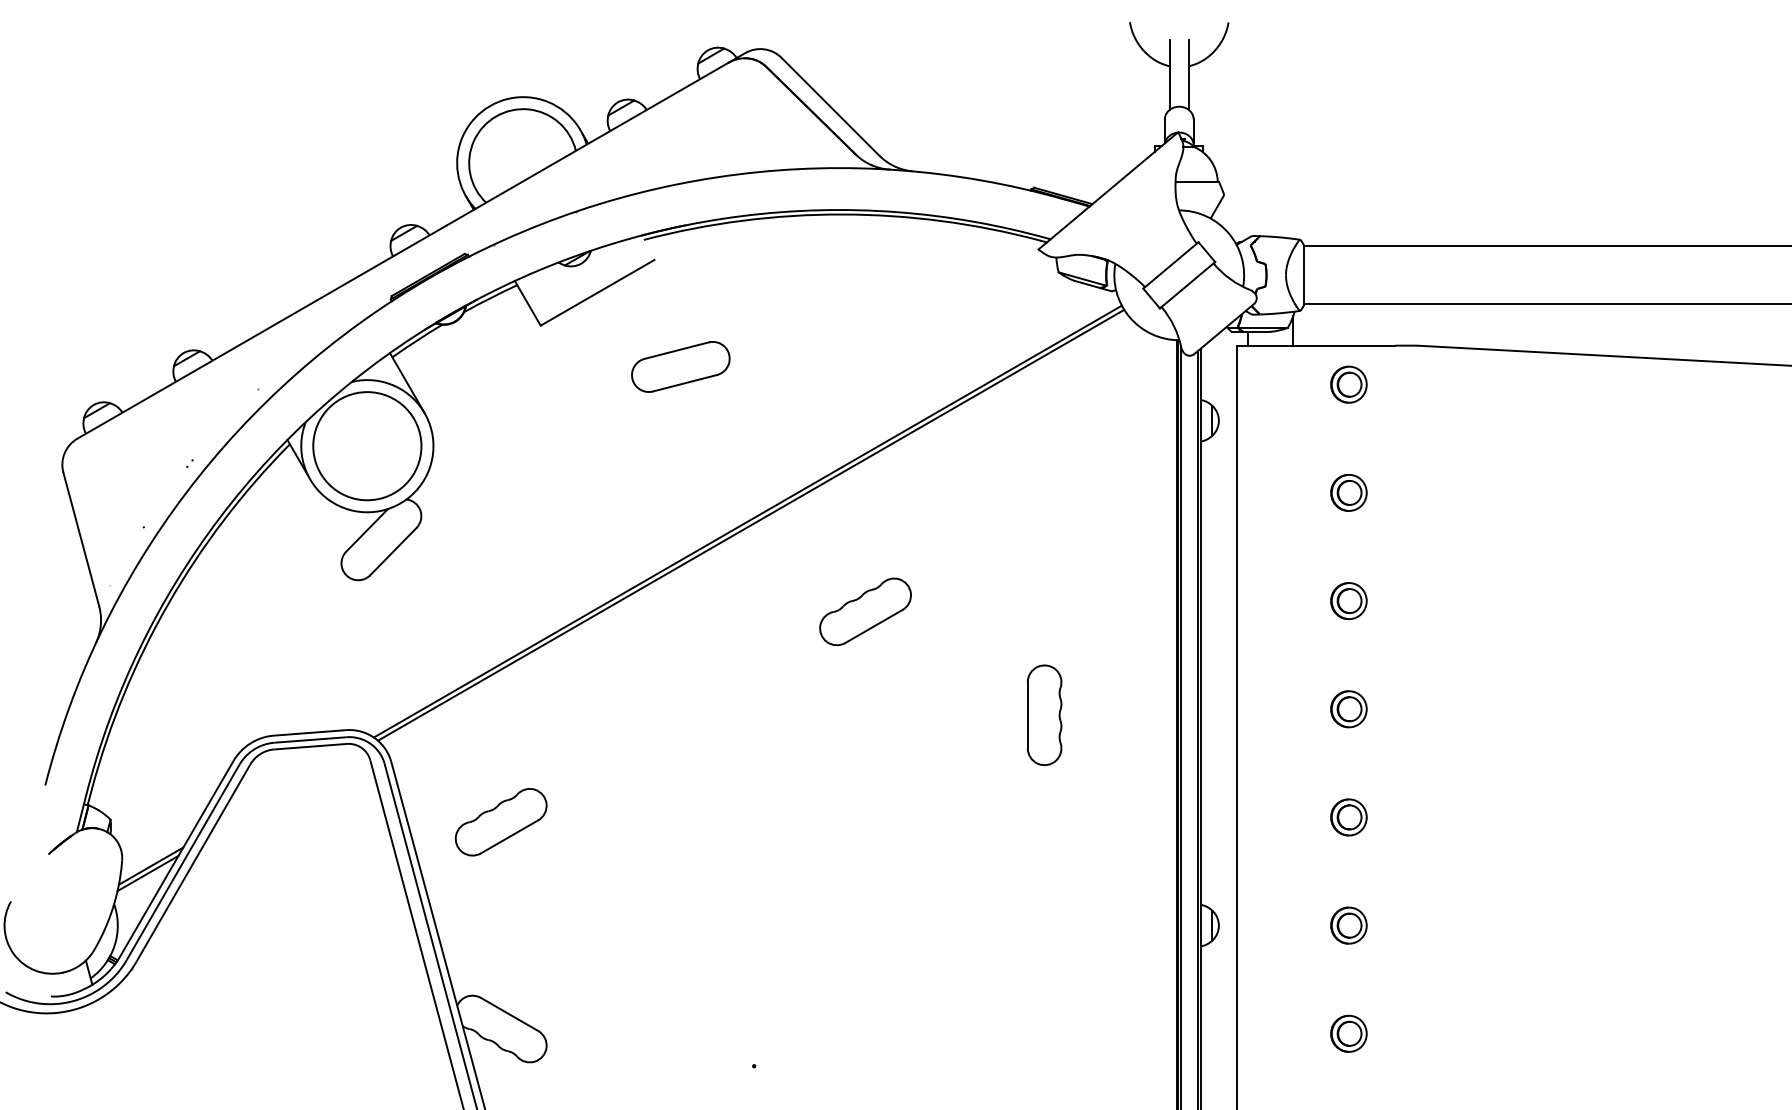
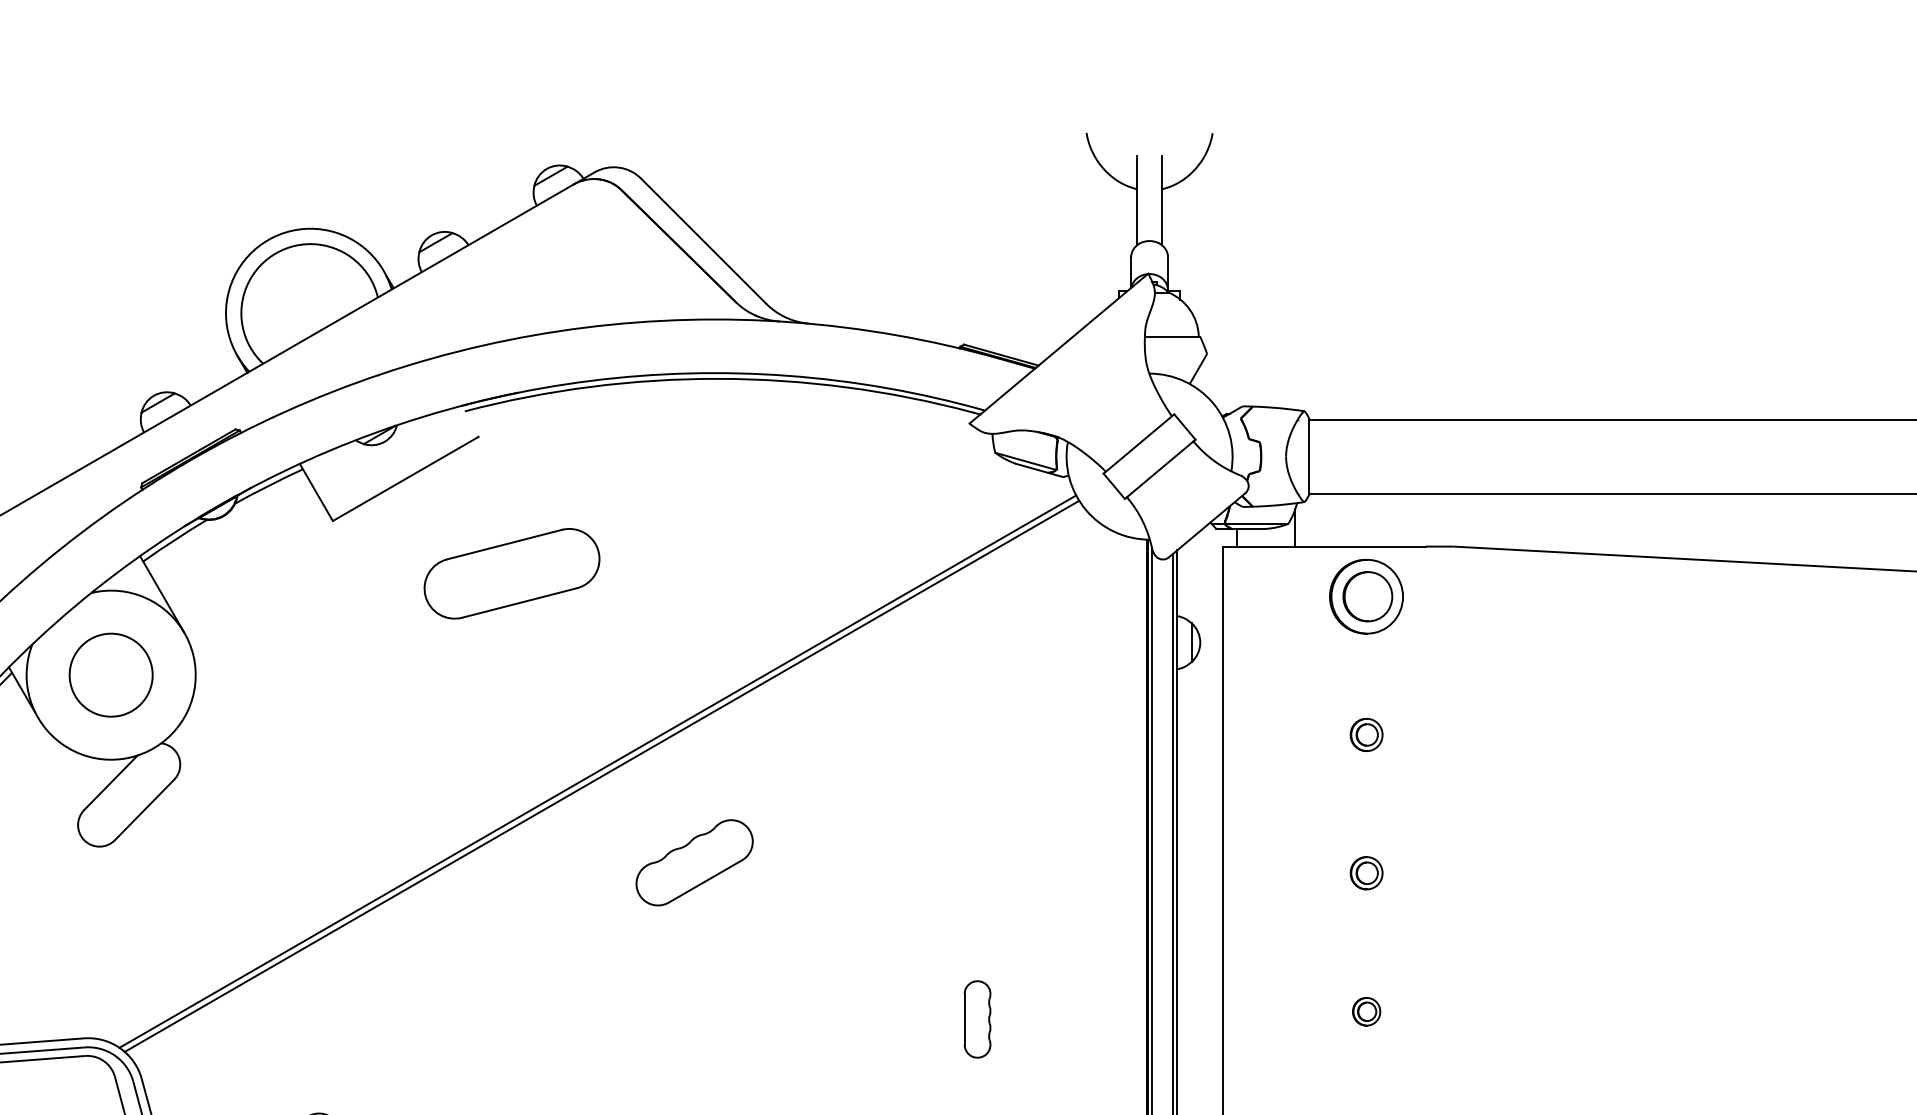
part: (680, 366) -> (511, 573), size x1.4
part: (1348, 384) -> (1366, 596), size x1.6
circle: (367, 446) -> (111, 675), size x0.6
part: (1348, 492) -> (1366, 734), size x0.7
part: (1348, 600) -> (1366, 872), size x0.7
part: (865, 611) -> (694, 862), moved
part: (1348, 709) -> (1366, 1011), size x0.6
part: (1044, 715) -> (977, 1019), size x0.6

